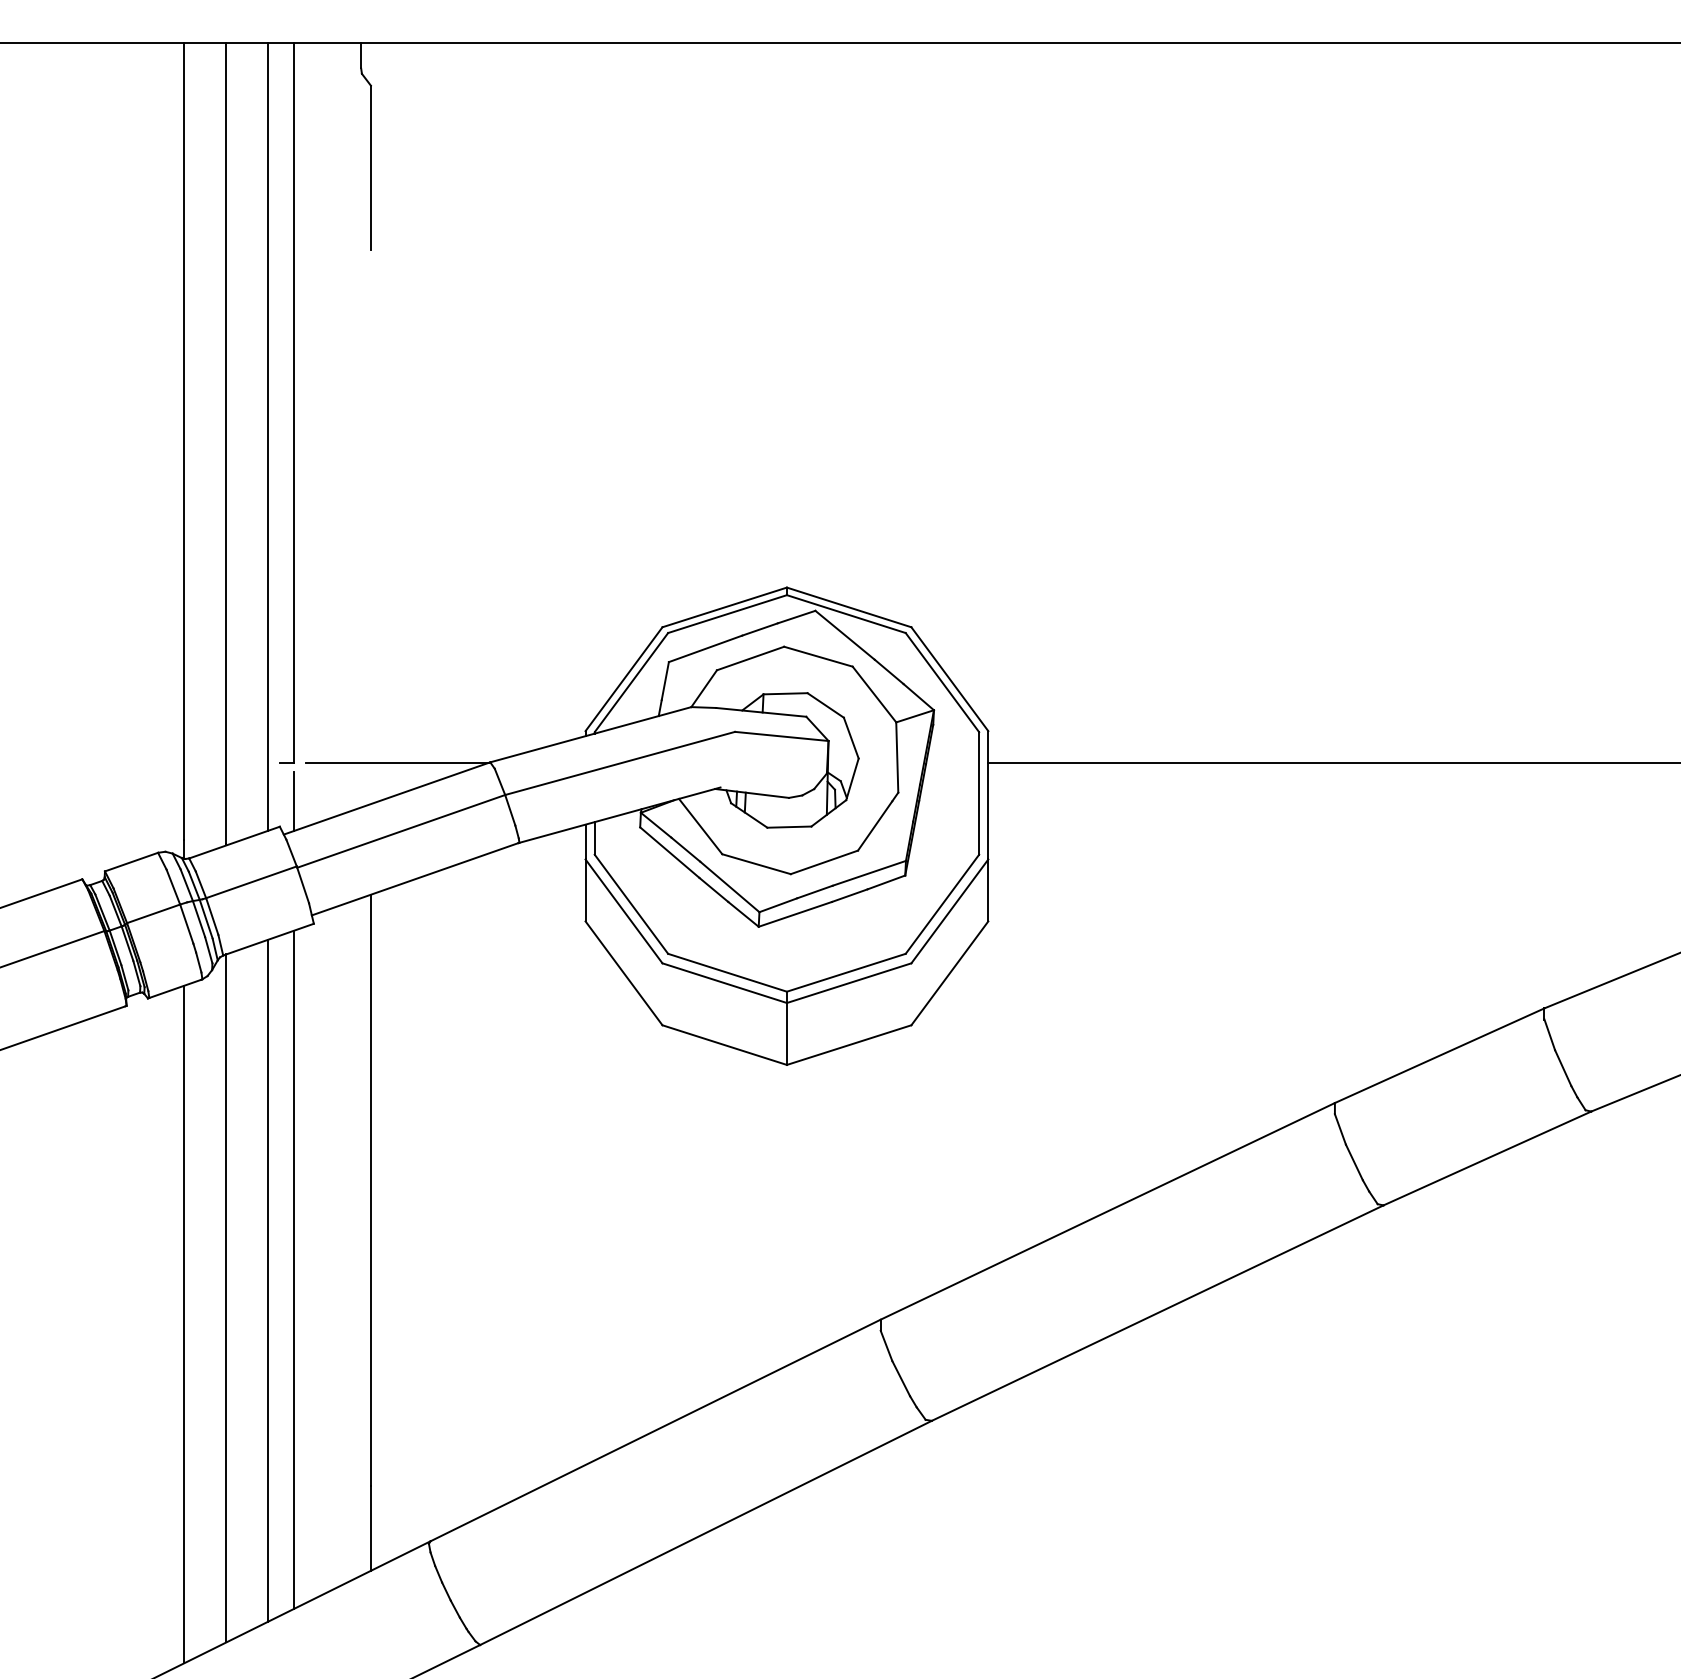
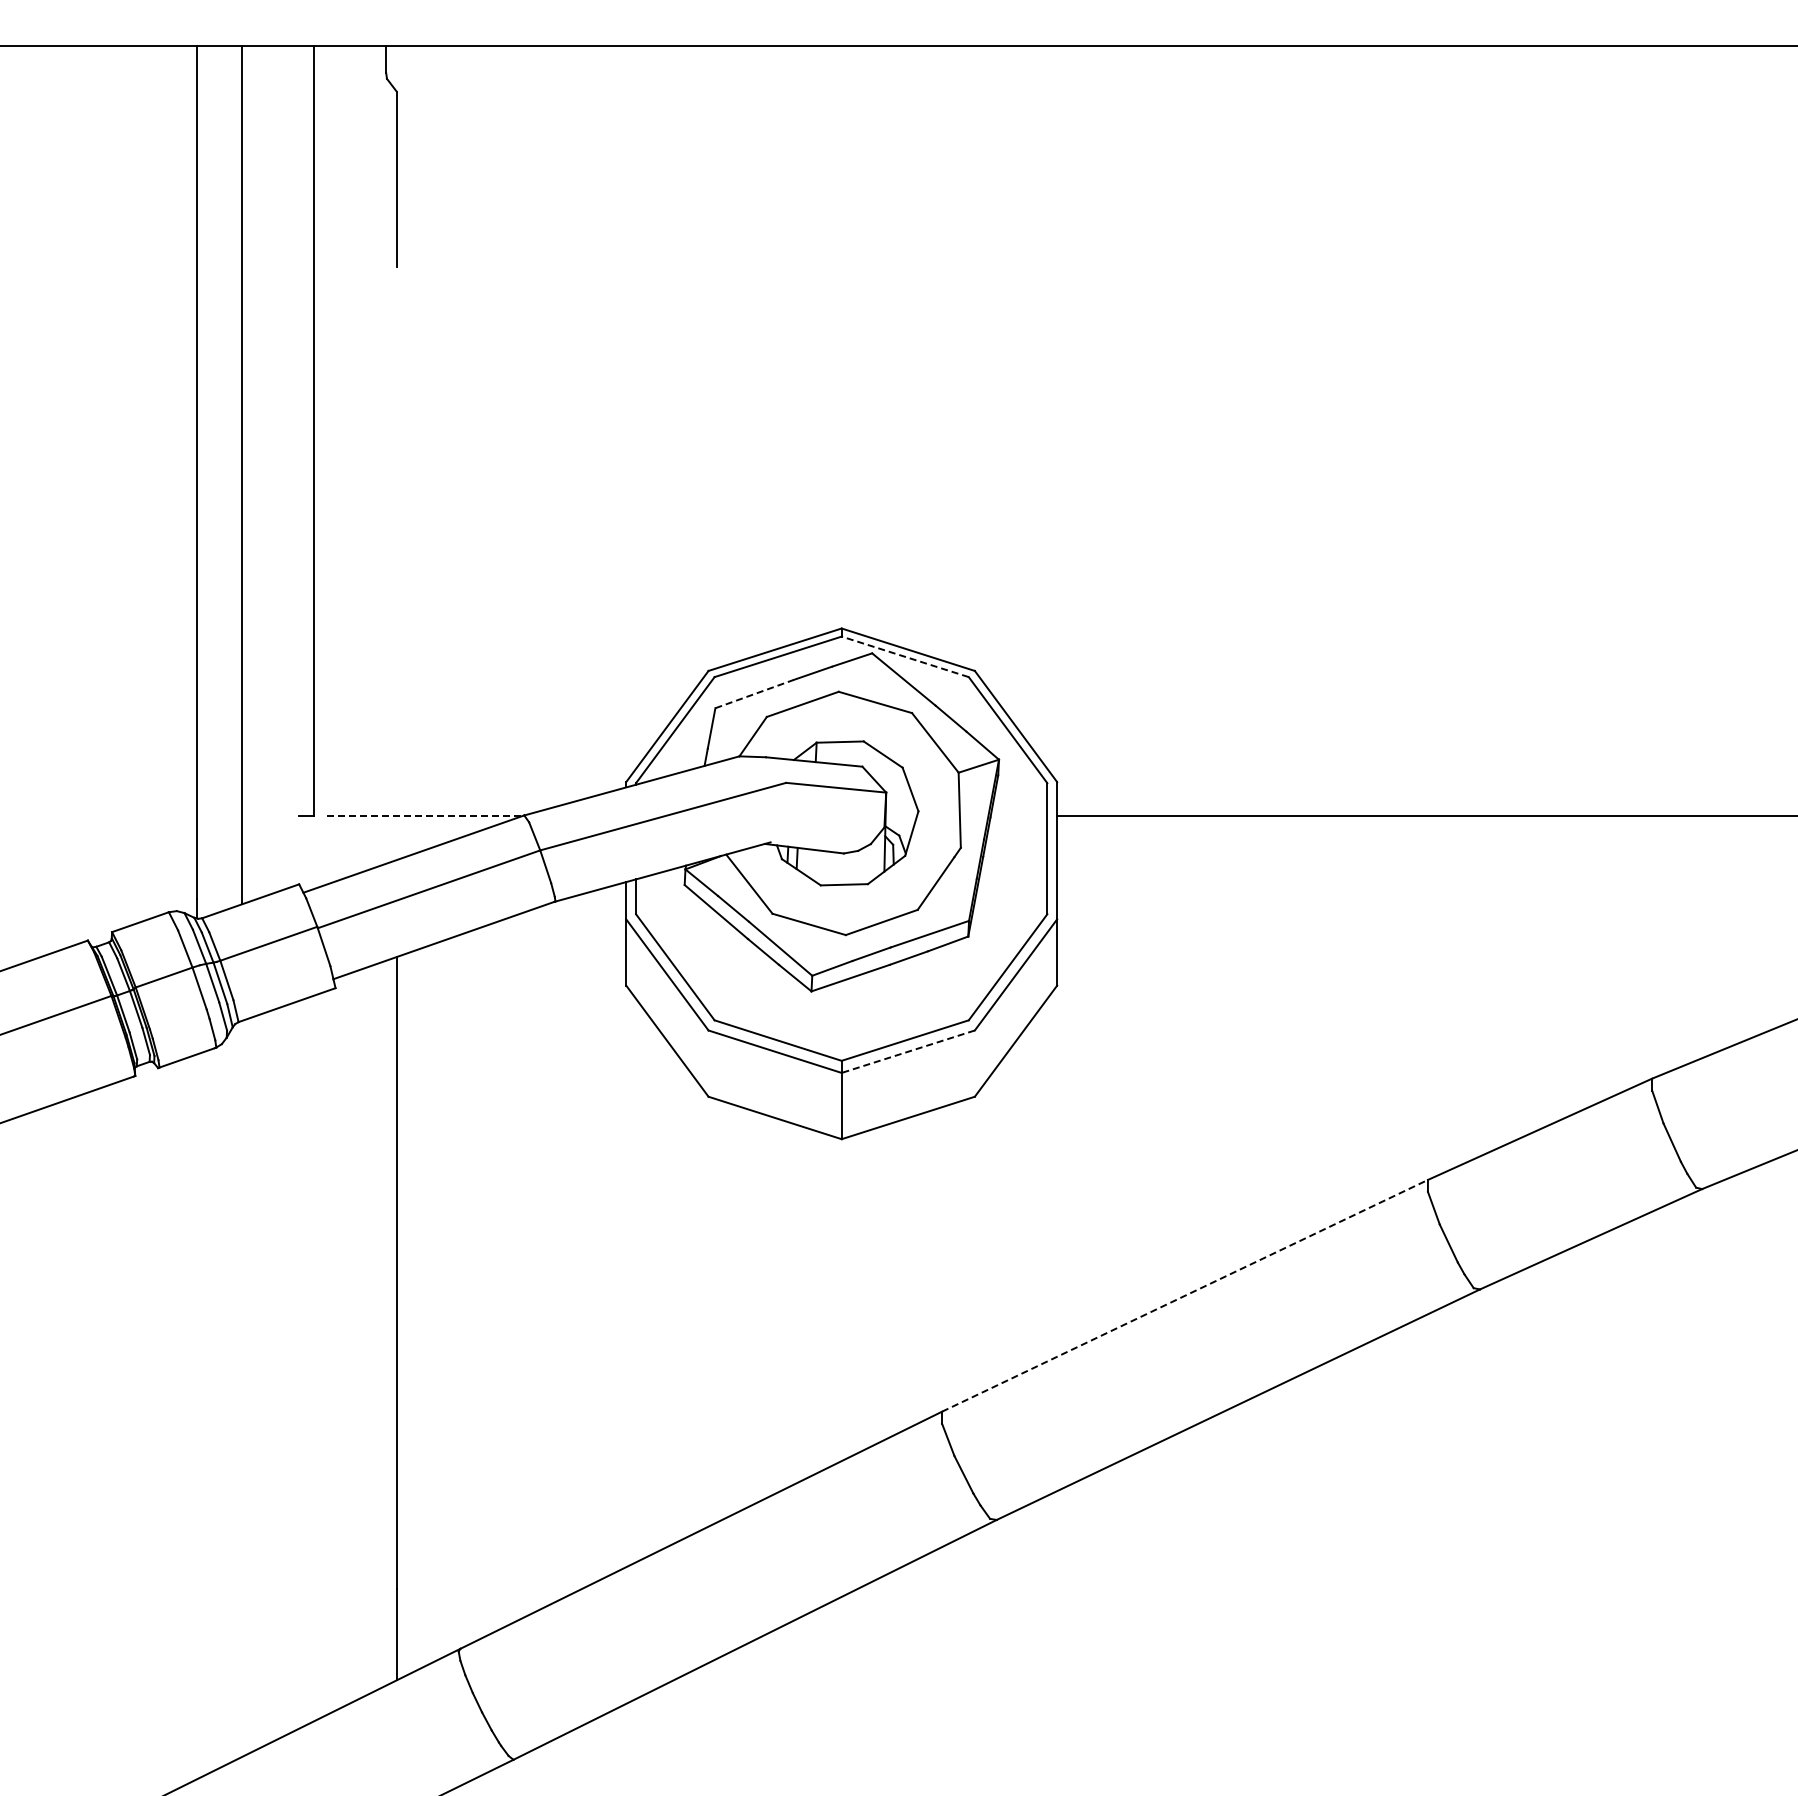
line: (267, 437) -> (286, 467), removed
line: (846, 613) -> (905, 656), solid -> dashed
line: (705, 649) -> (754, 694), solid -> dashed
line: (397, 762) -> (425, 815), solid -> dashed
line: (294, 800) -> (314, 856), removed
line: (849, 982) -> (908, 1051), solid -> dashed
line: (1108, 1211) -> (1185, 1295), solid -> dashed
line: (294, 1269) -> (314, 1358), removed
line: (267, 1280) -> (286, 1369), removed
line: (226, 1297) -> (242, 1388), removed
line: (183, 1324) -> (196, 1416), removed

